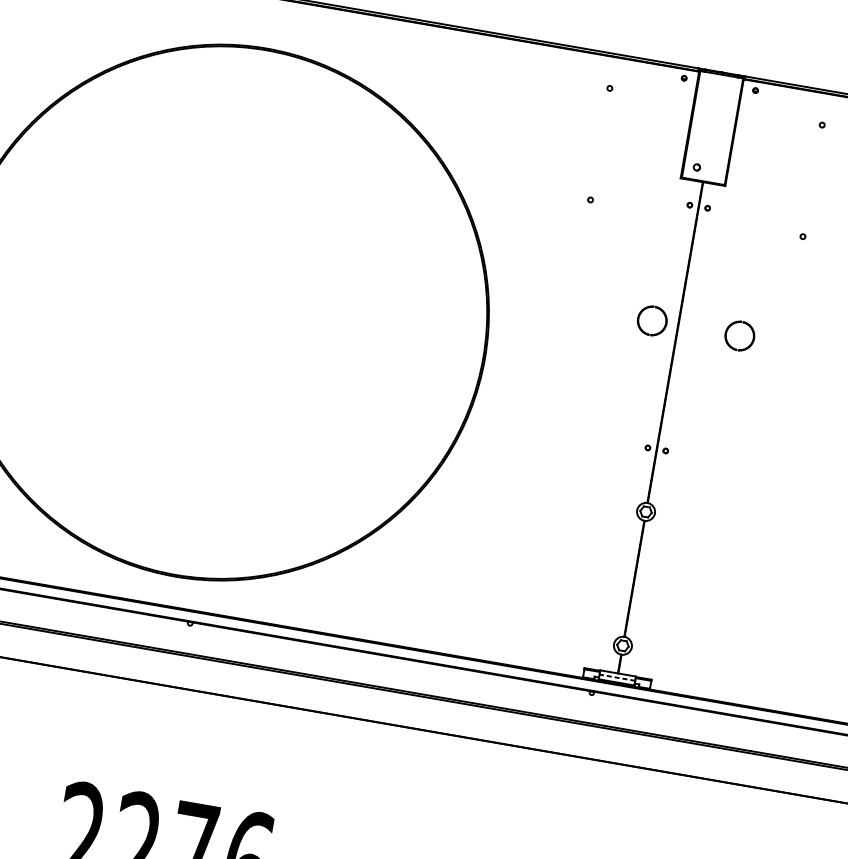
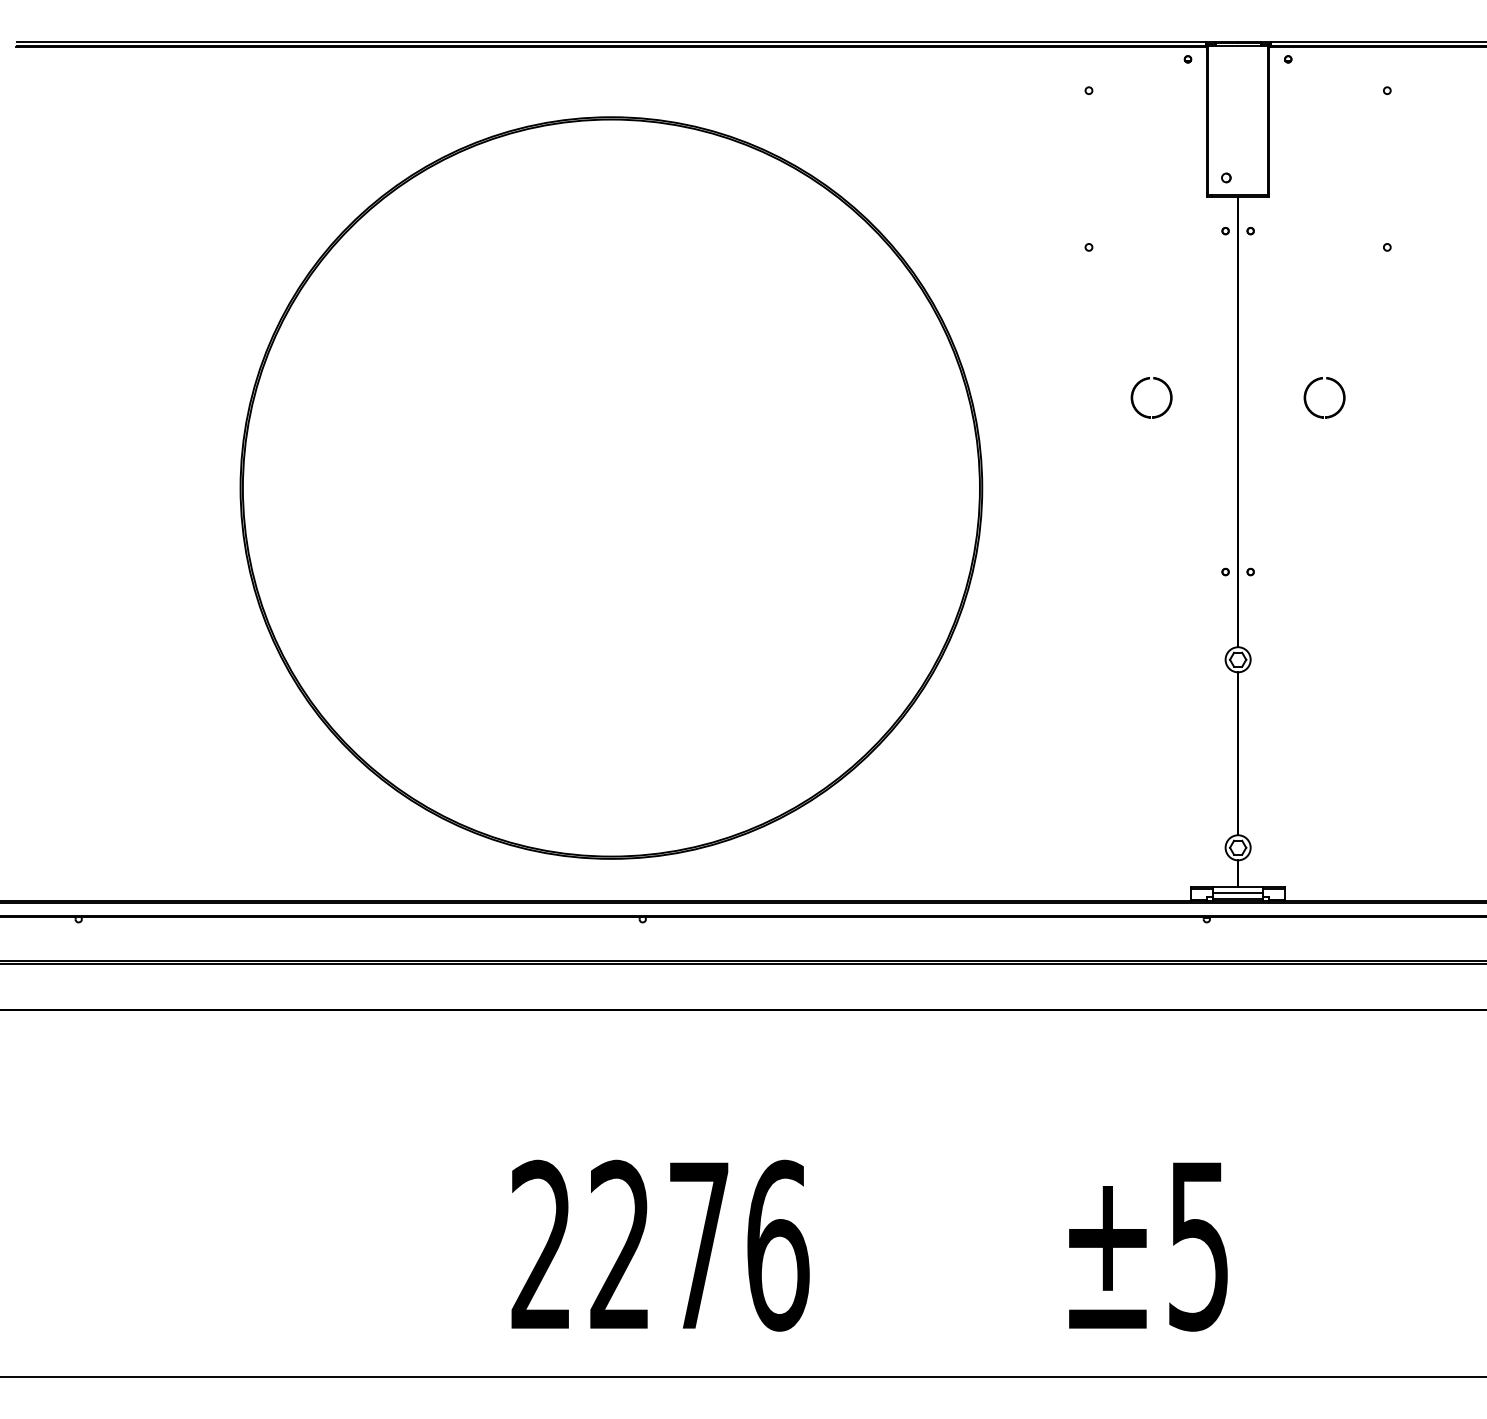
part: (650, 307) -> (1146, 380), moved
line: (616, 677) -> (1237, 892), dashed -> solid

